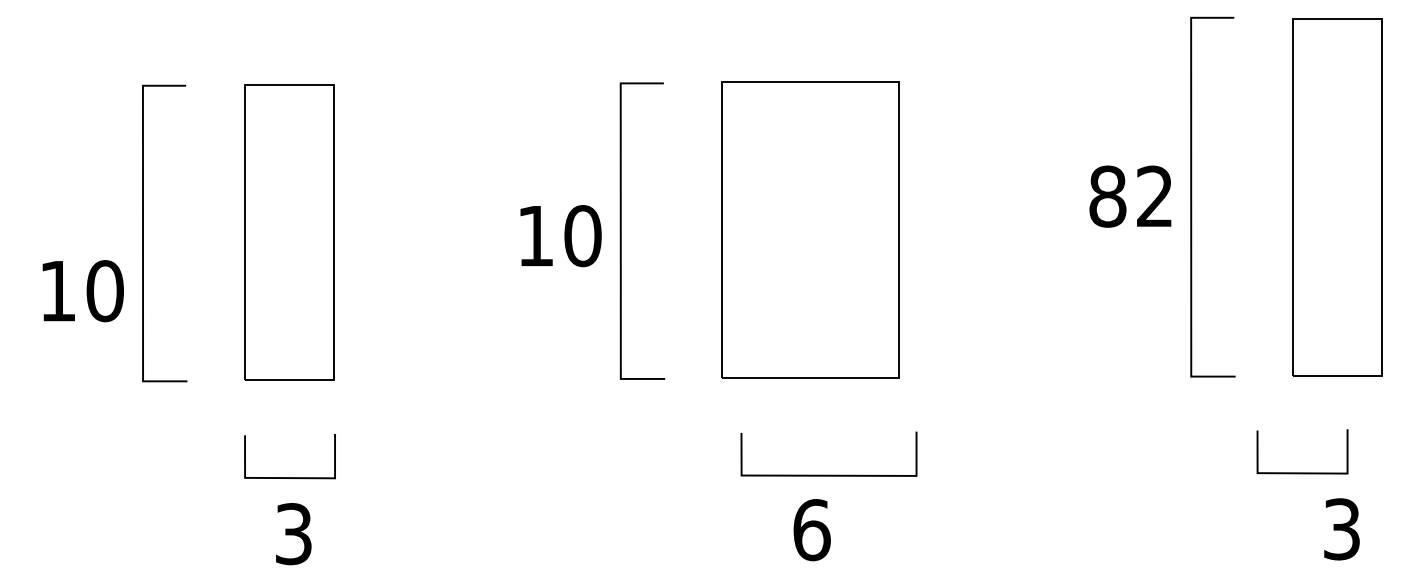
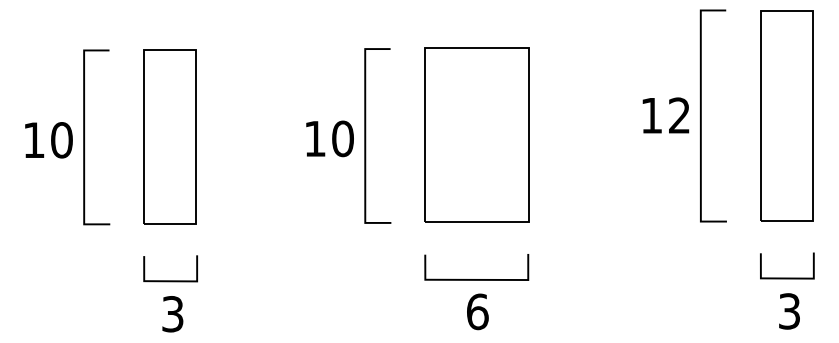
text: (1107, 196) -> (651, 115), 82 -> 12
text: (82, 291) -> (48, 140), moved
curve: (1302, 471) -> (787, 277), moved
curve: (828, 475) -> (476, 279), moved

